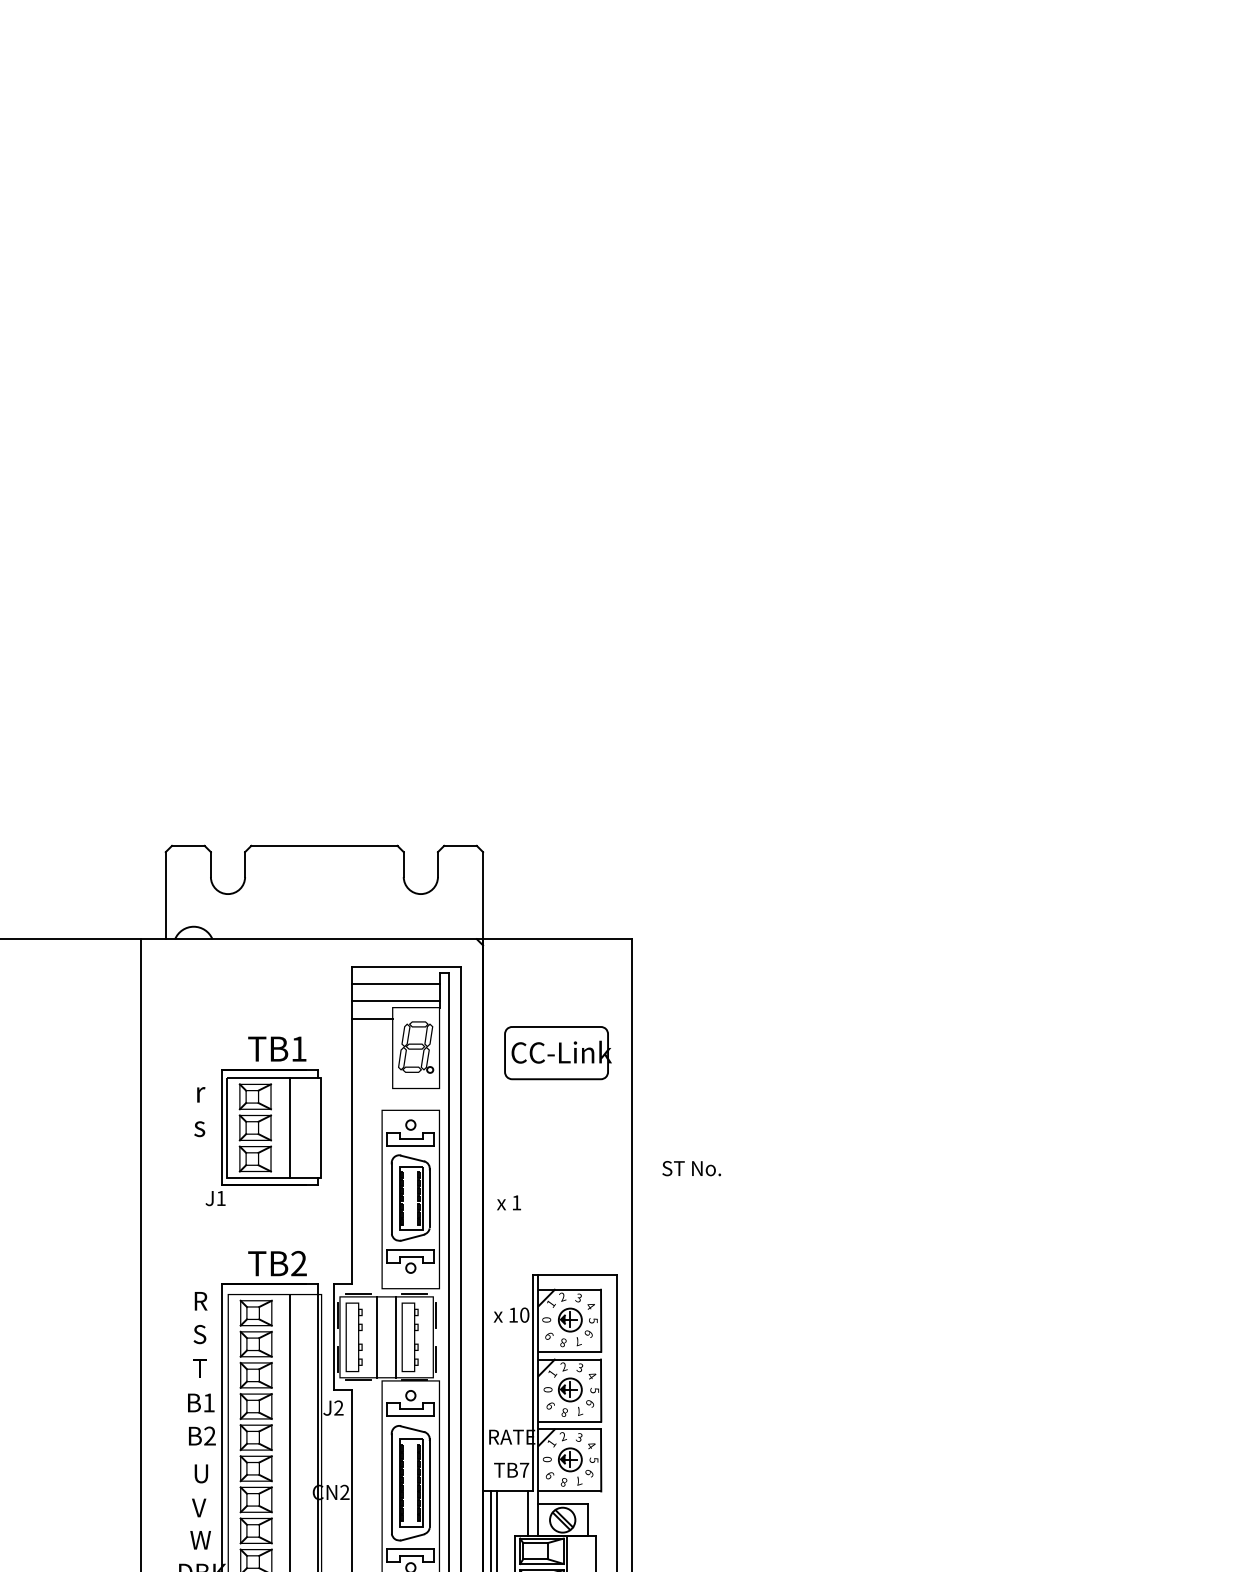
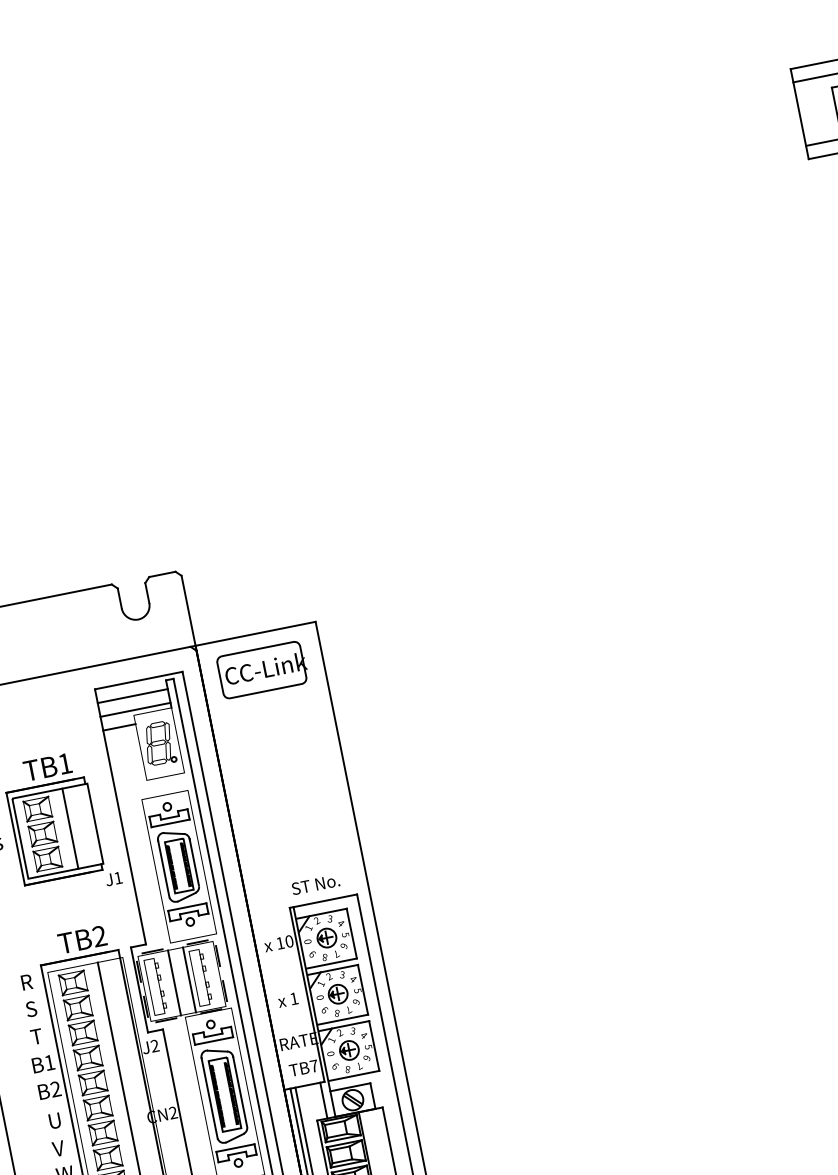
part: (557, 1053) -> (262, 670), moved
text: (691, 1168) -> (315, 884), moved
text: (215, 1198) -> (113, 879), moved
text: (508, 1202) -> (287, 999), moved

